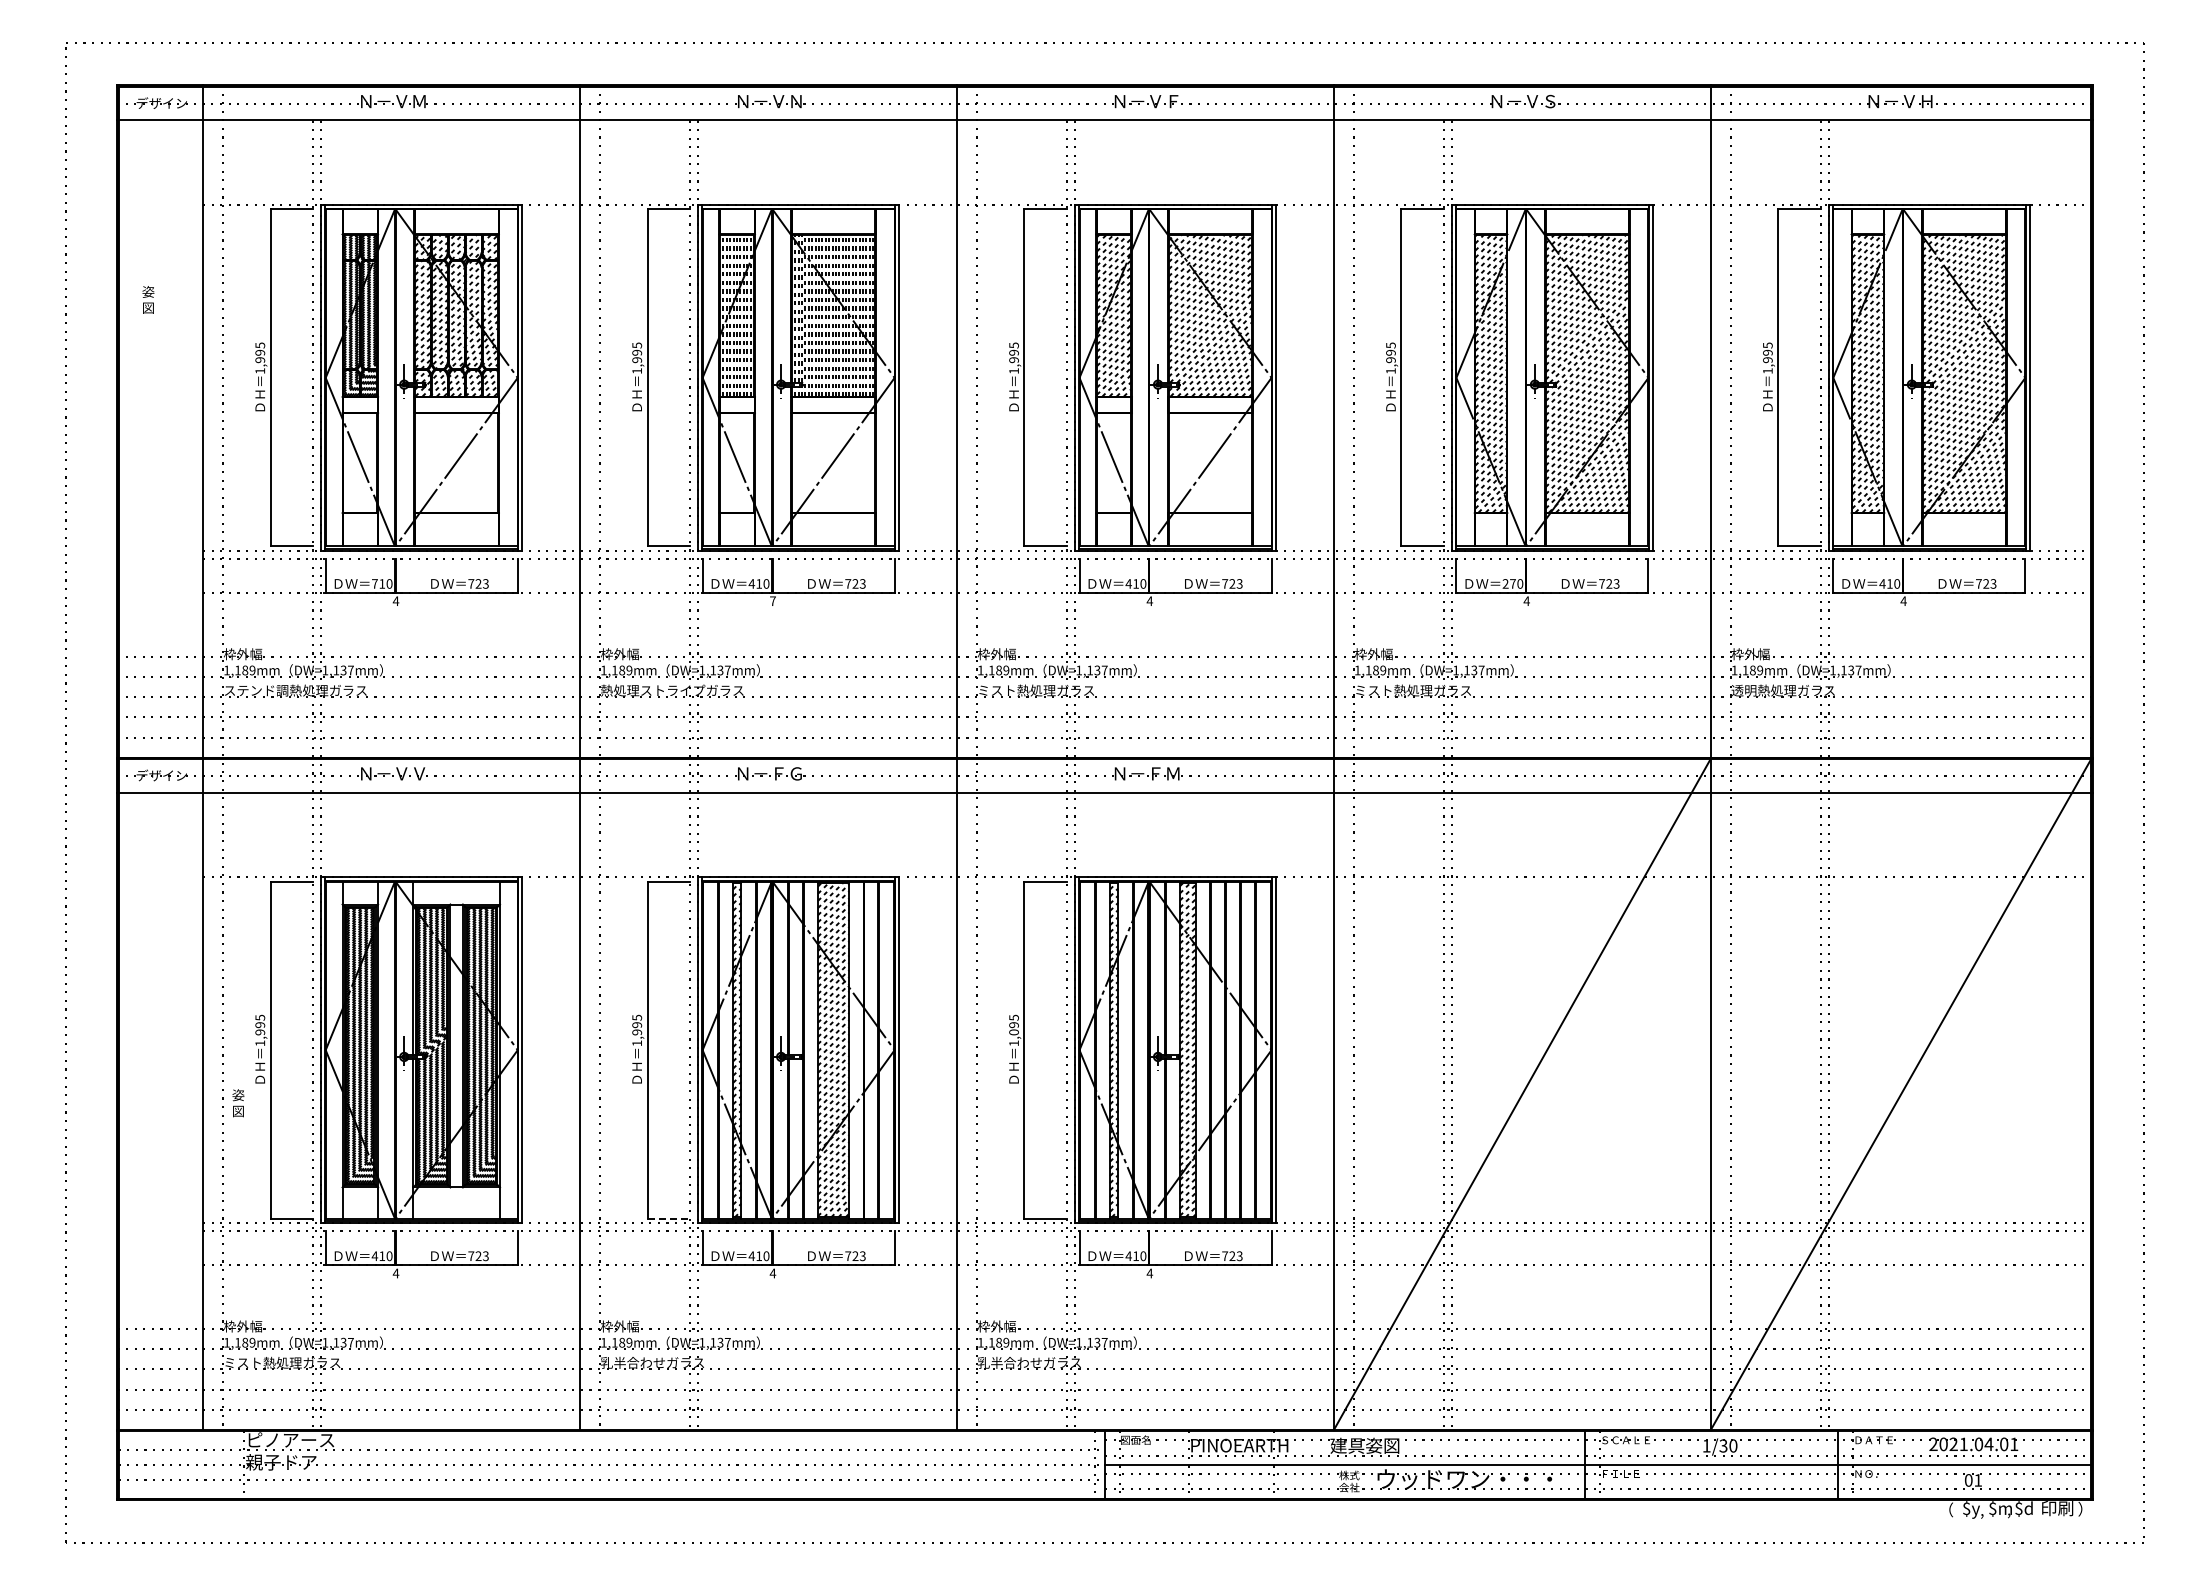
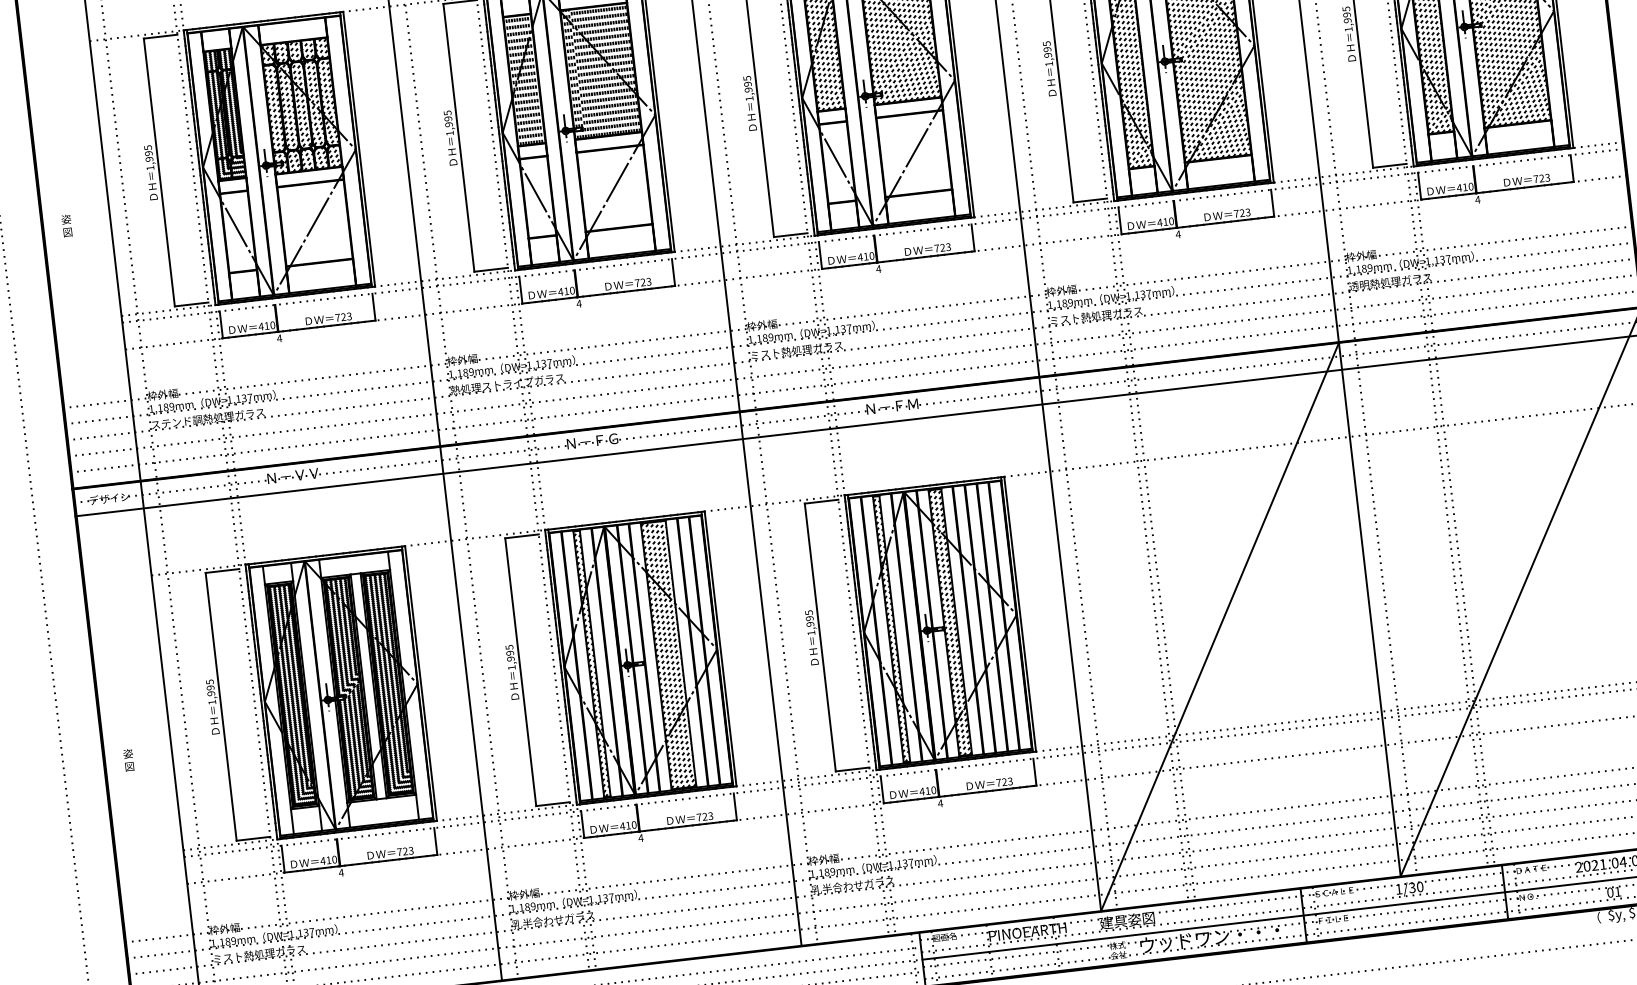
text: (148, 299) -> (67, 225), moved
text: (374, 583) -> (260, 326), 710 -> 410
text: (1508, 583) -> (1162, 222), 270 -> 410
text: (772, 600) -> (578, 303), 7 -> 4
text: (1013, 1032) -> (809, 624), 1,095 -> 1,995
text: (238, 1103) -> (128, 760), moved
line: (669, 1218) -> (553, 803), dashed -> solid

